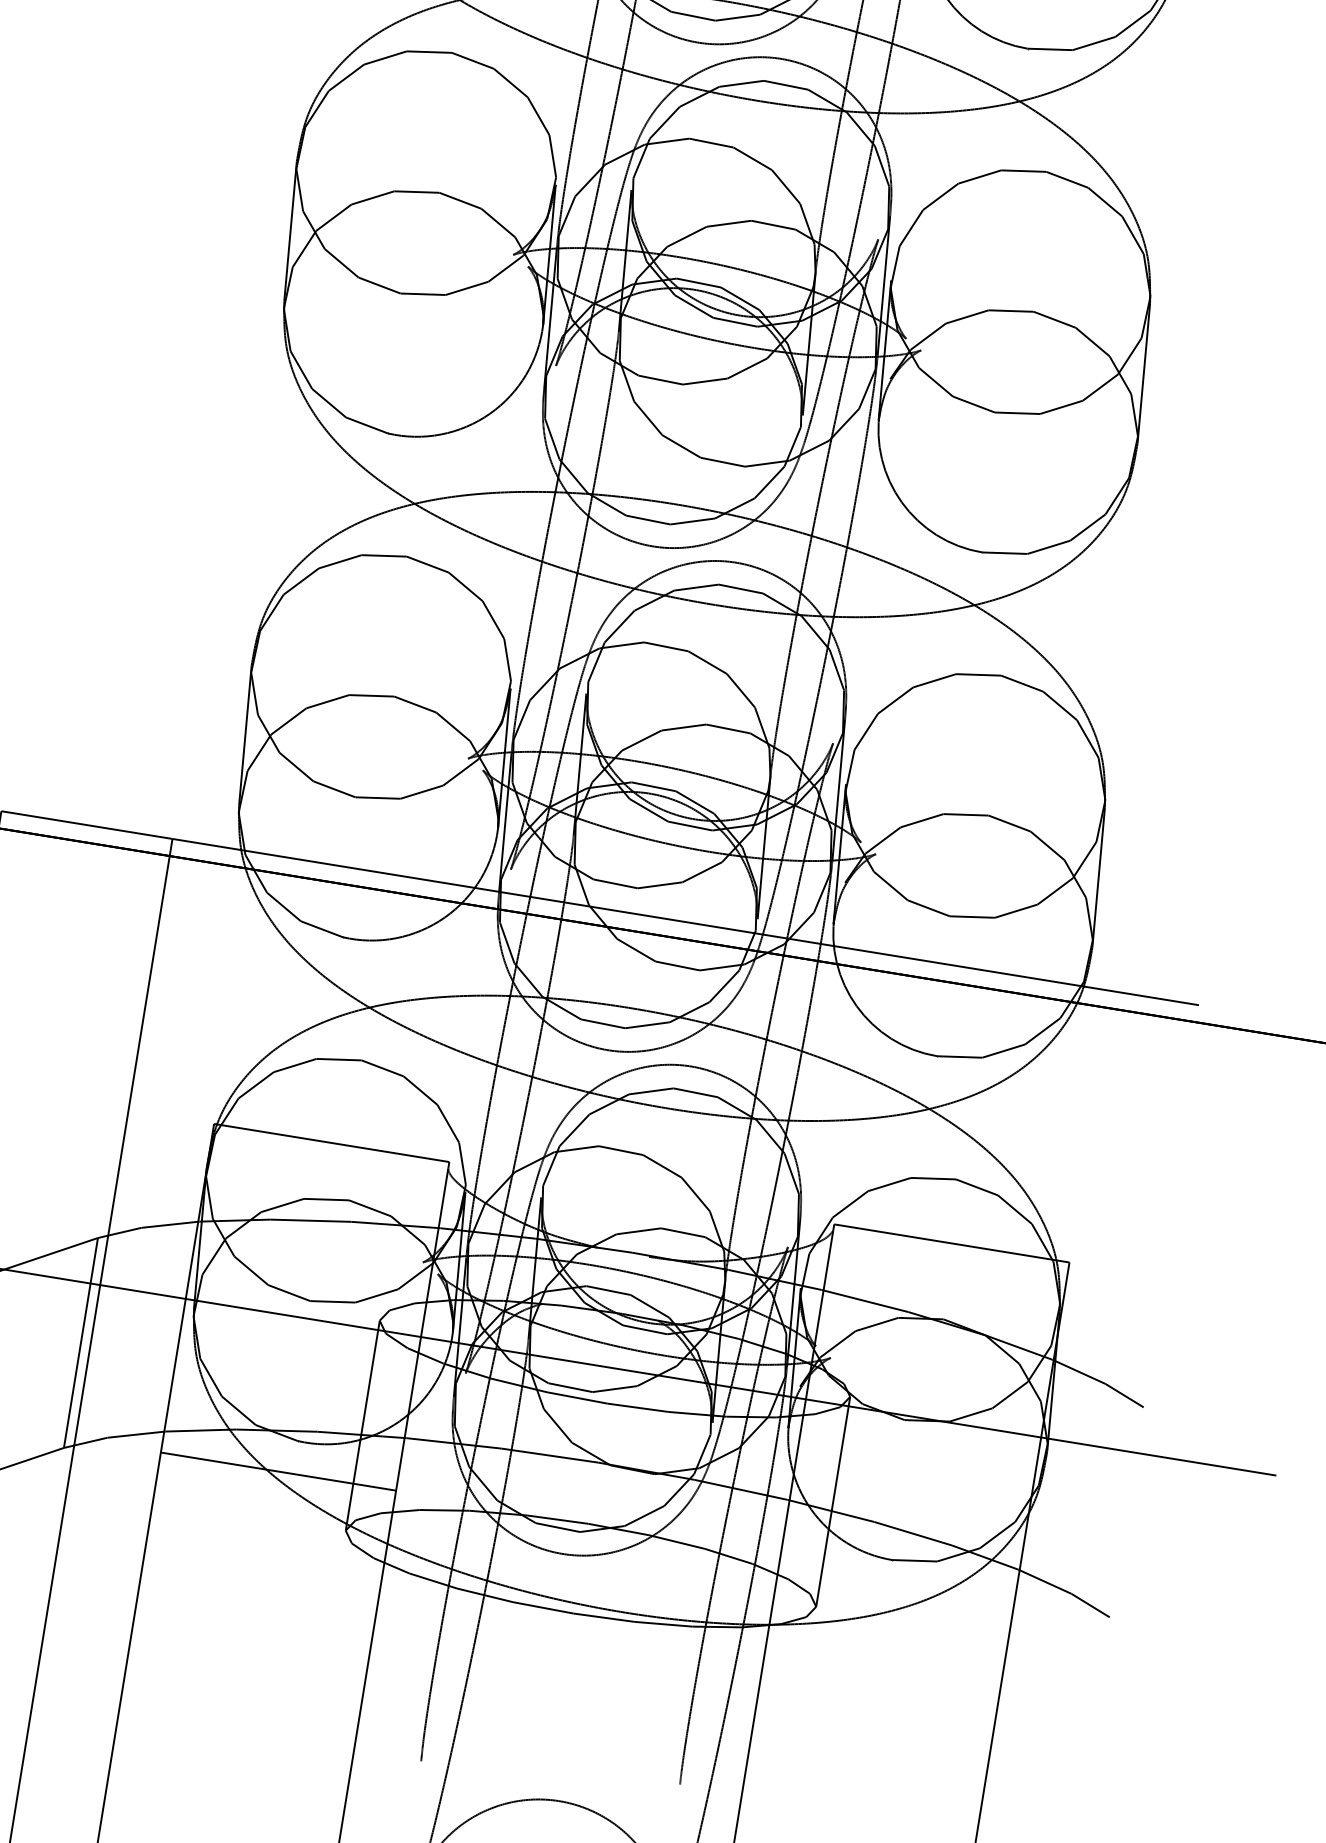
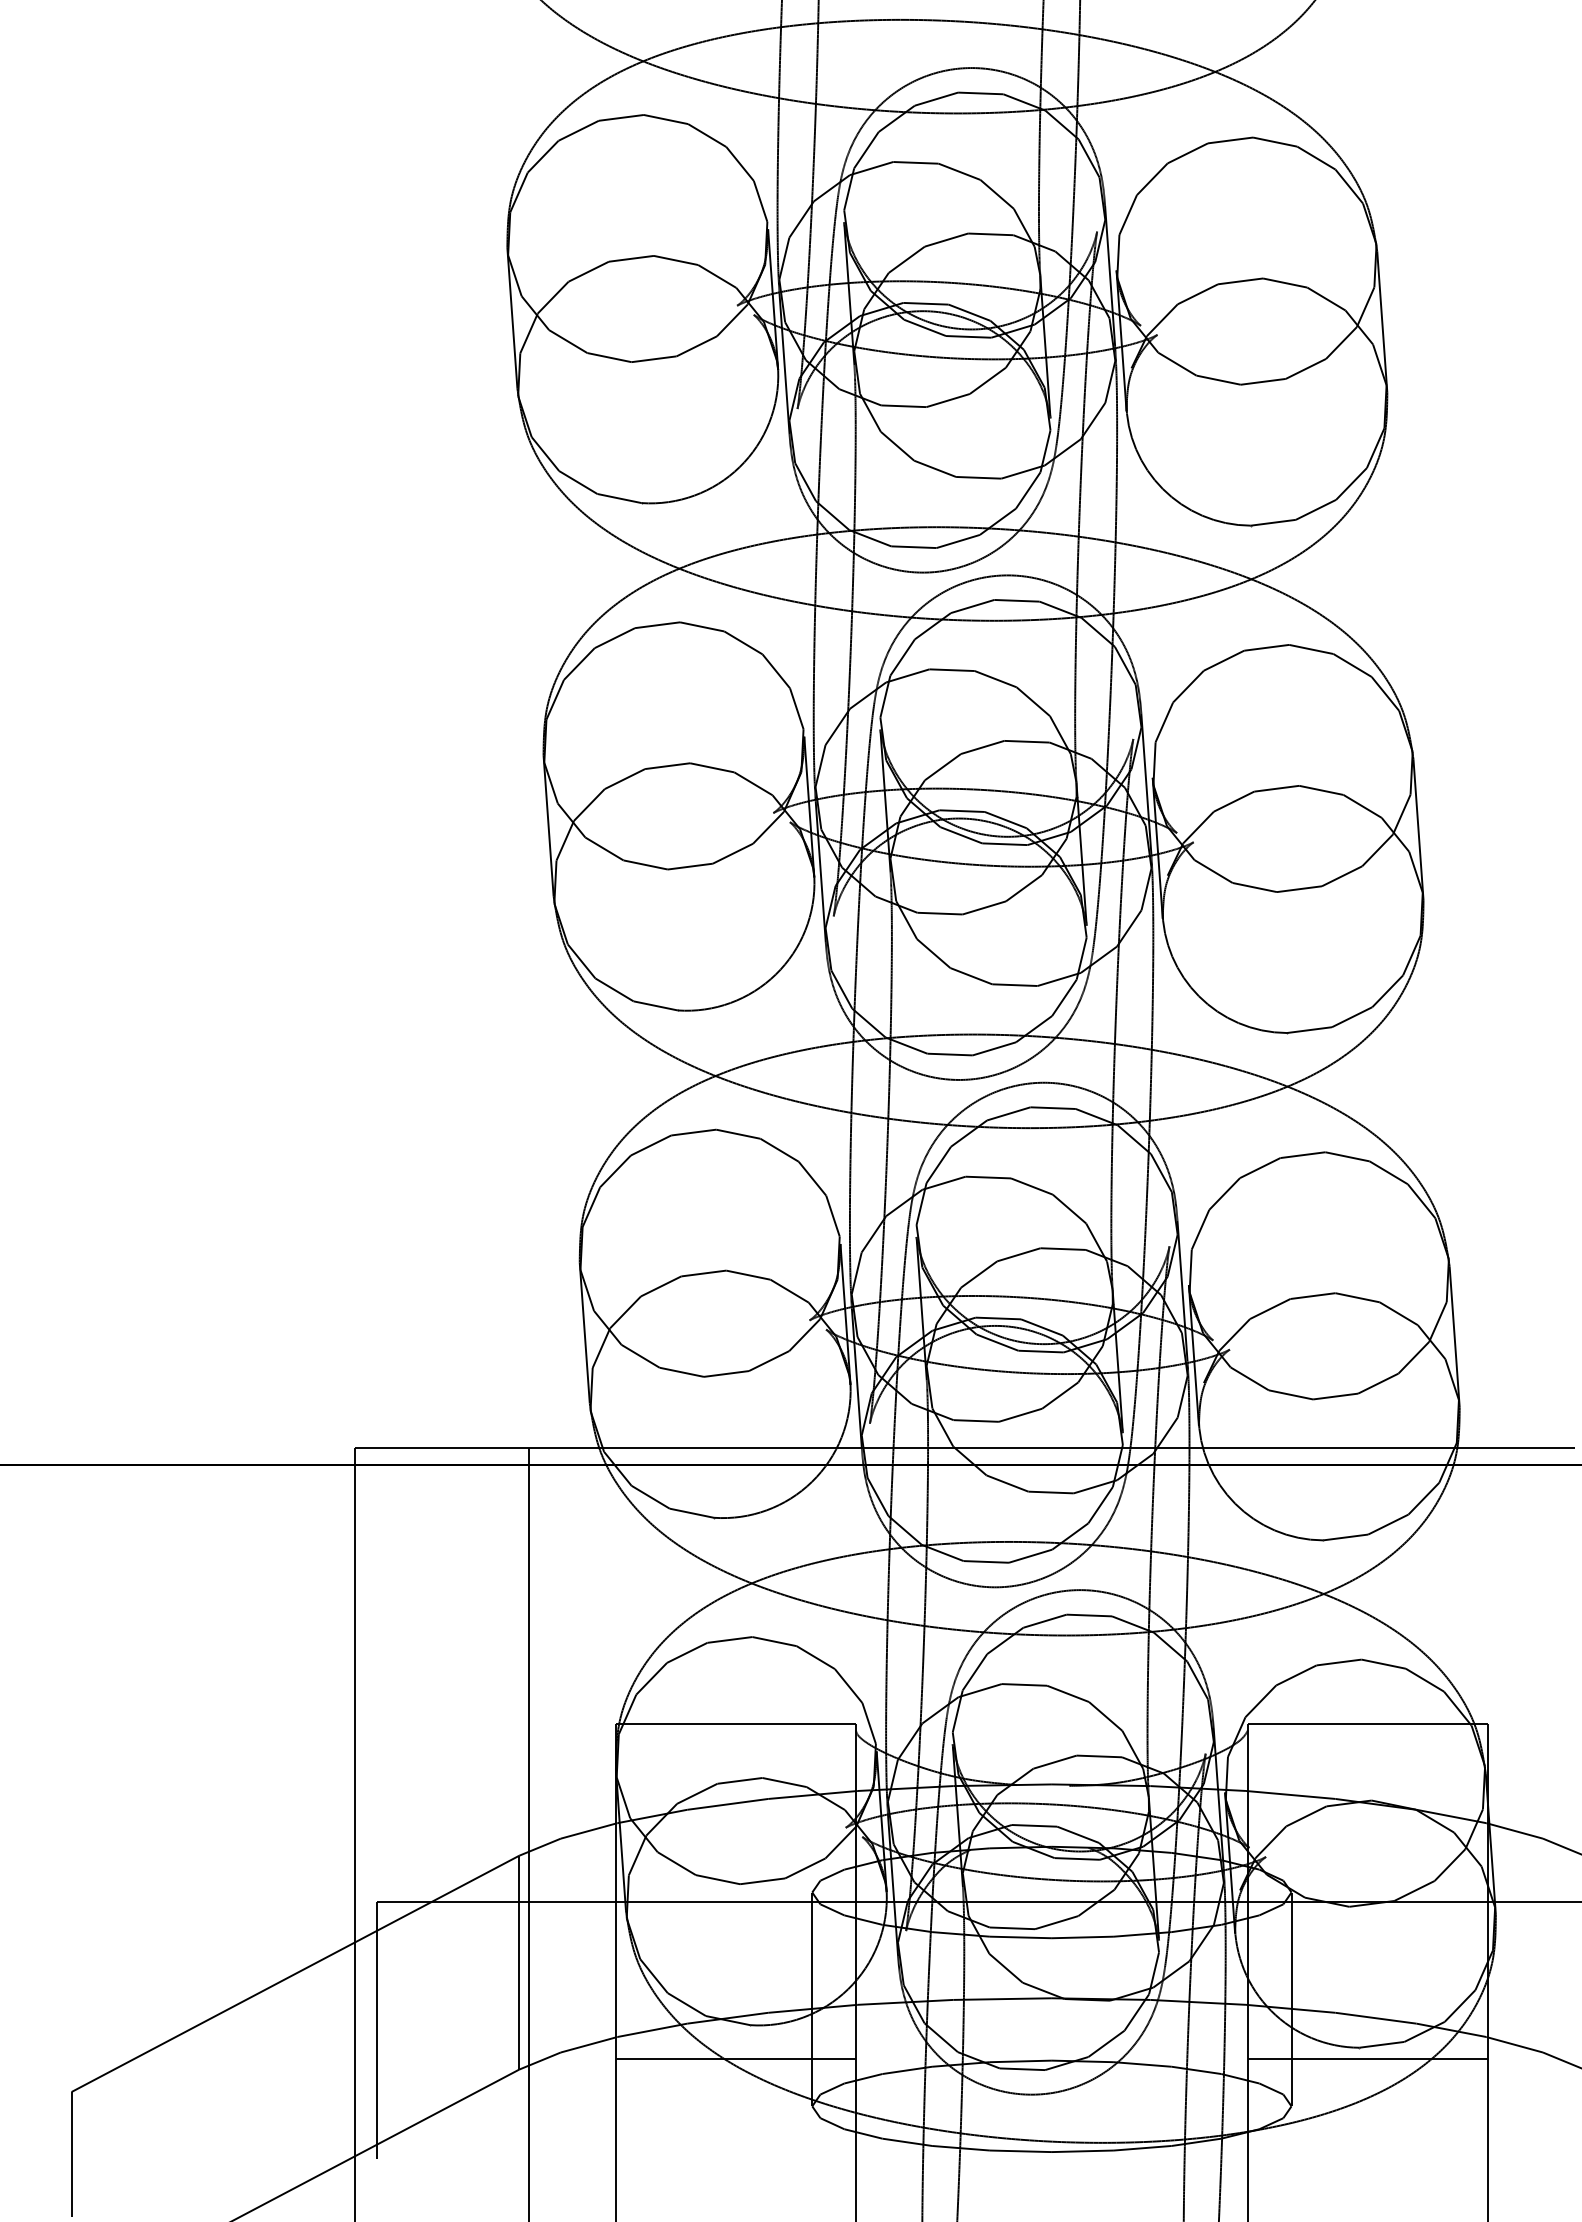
line: (898, 1571) -> (1367, 2058), added

